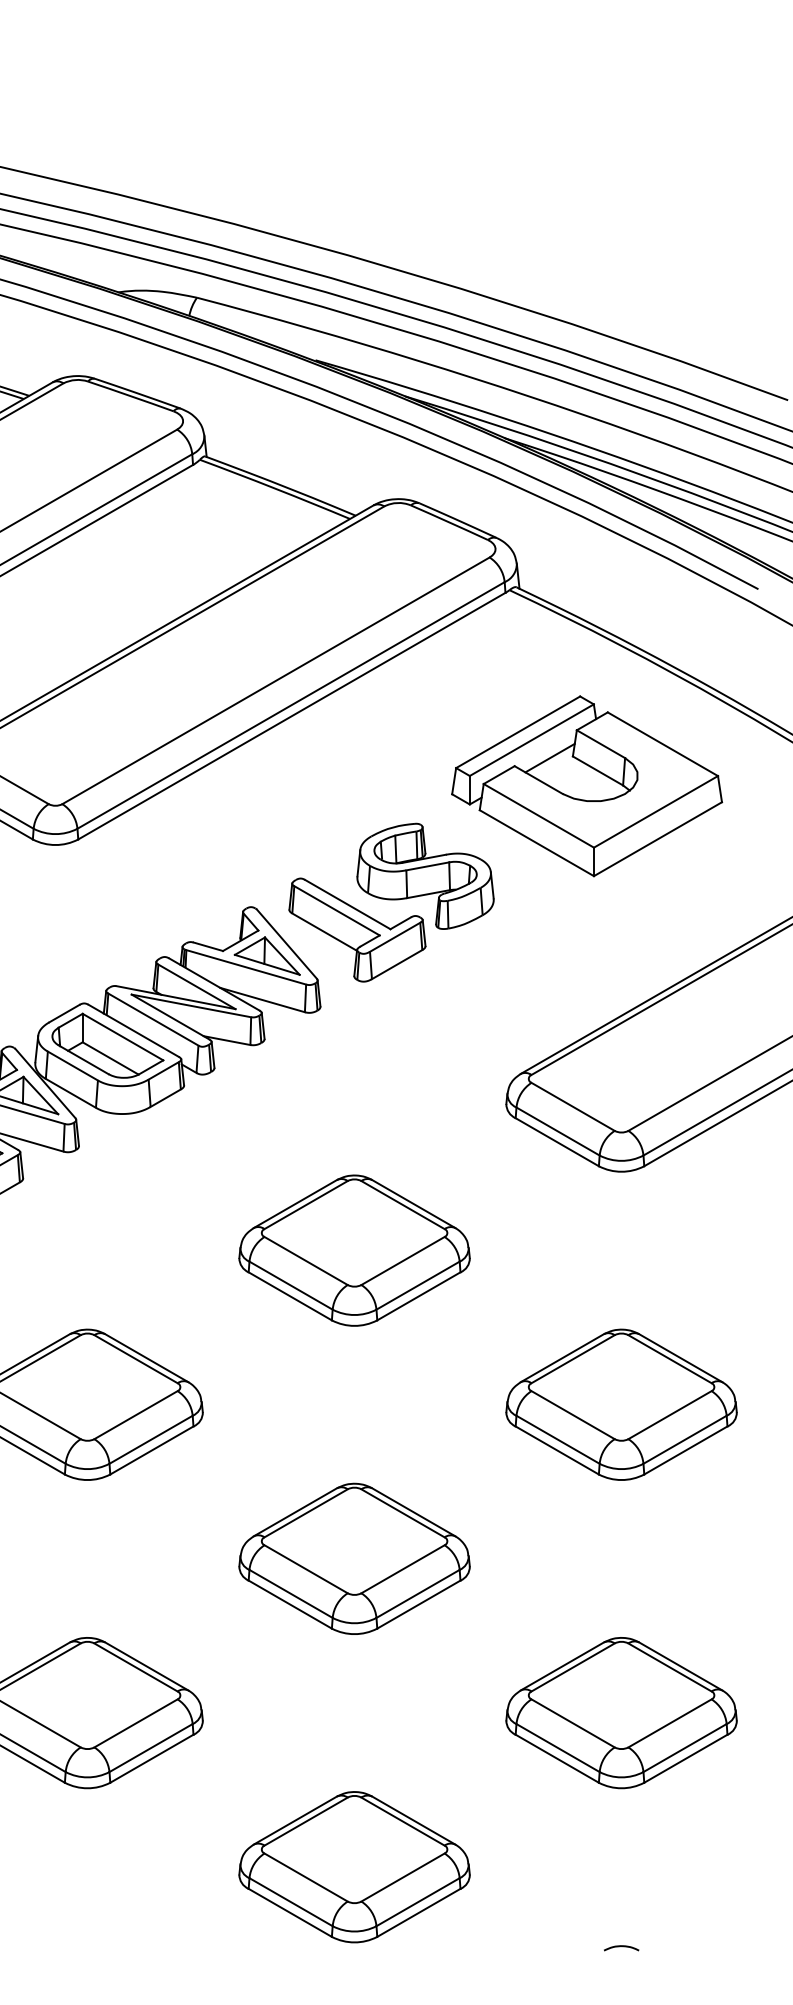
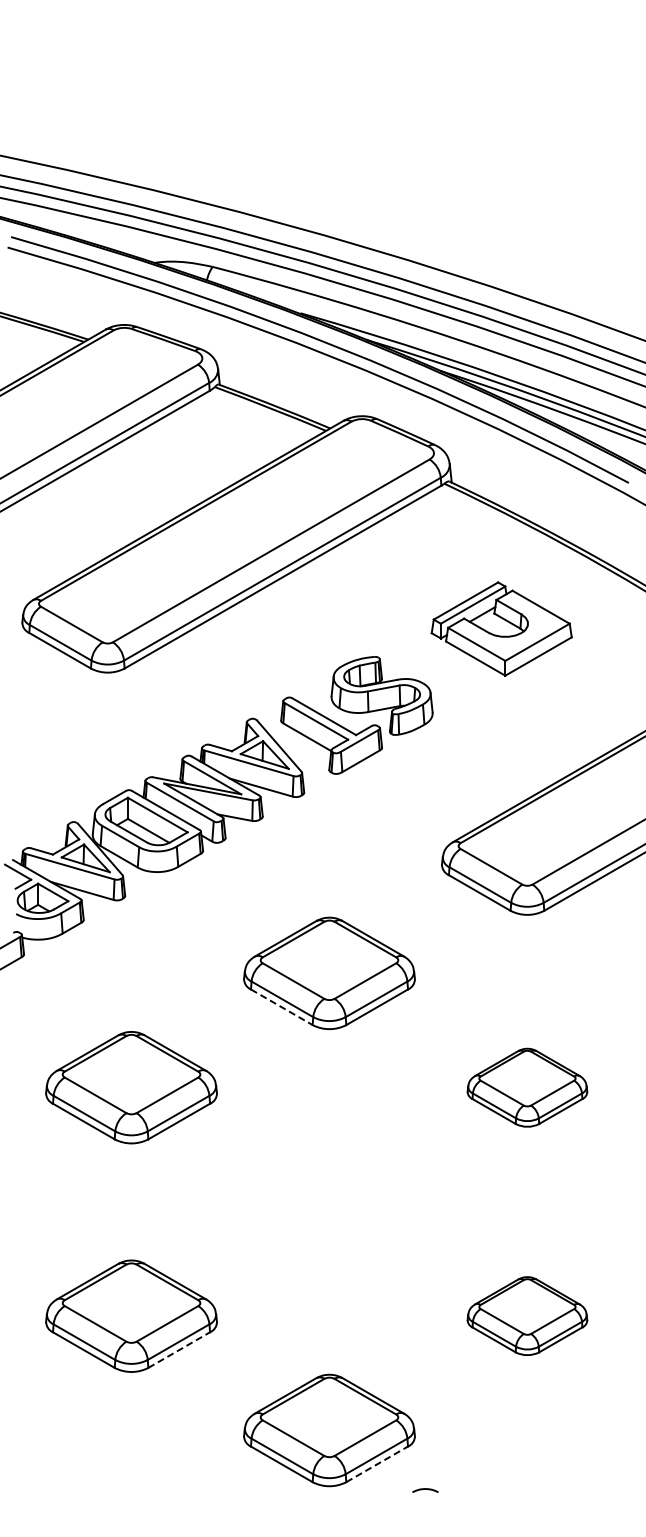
part: (586, 785) -> (501, 628), size x0.7
line: (289, 1296) -> (281, 1007), solid -> dashed
part: (621, 1404) -> (527, 1087), size x0.7
part: (354, 1558) -> (329, 1201), removed
part: (621, 1712) -> (527, 1315), size x0.7
line: (152, 1759) -> (179, 1350), solid -> dashed
line: (419, 1913) -> (377, 1464), solid -> dashed
curve: (621, 1946) -> (425, 1489), moved

